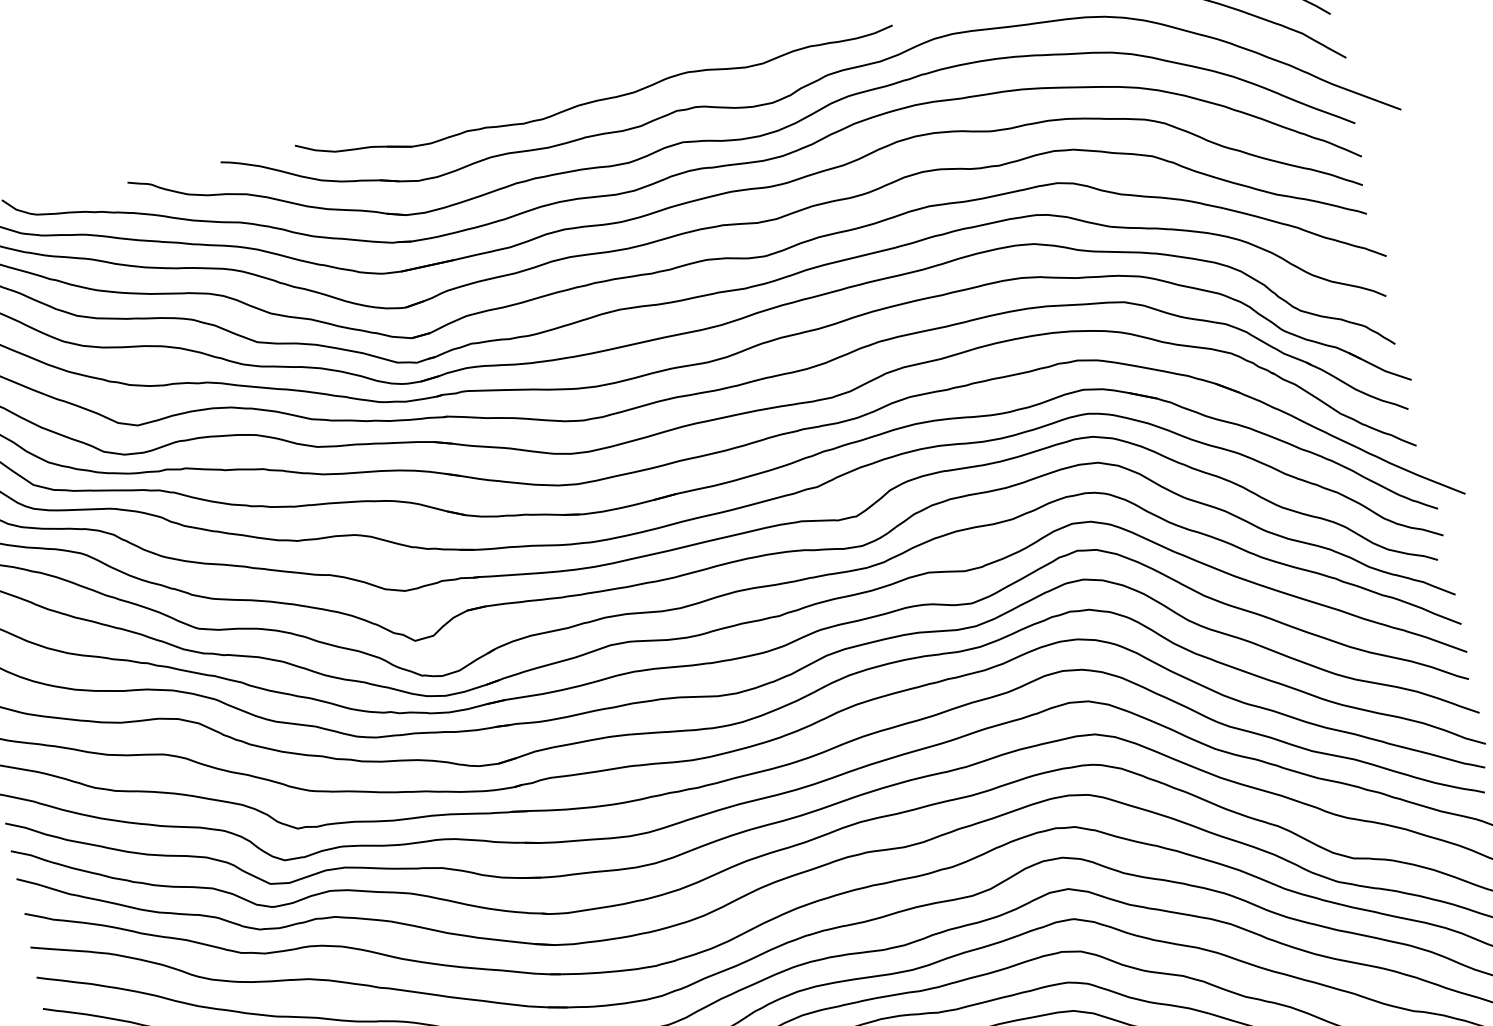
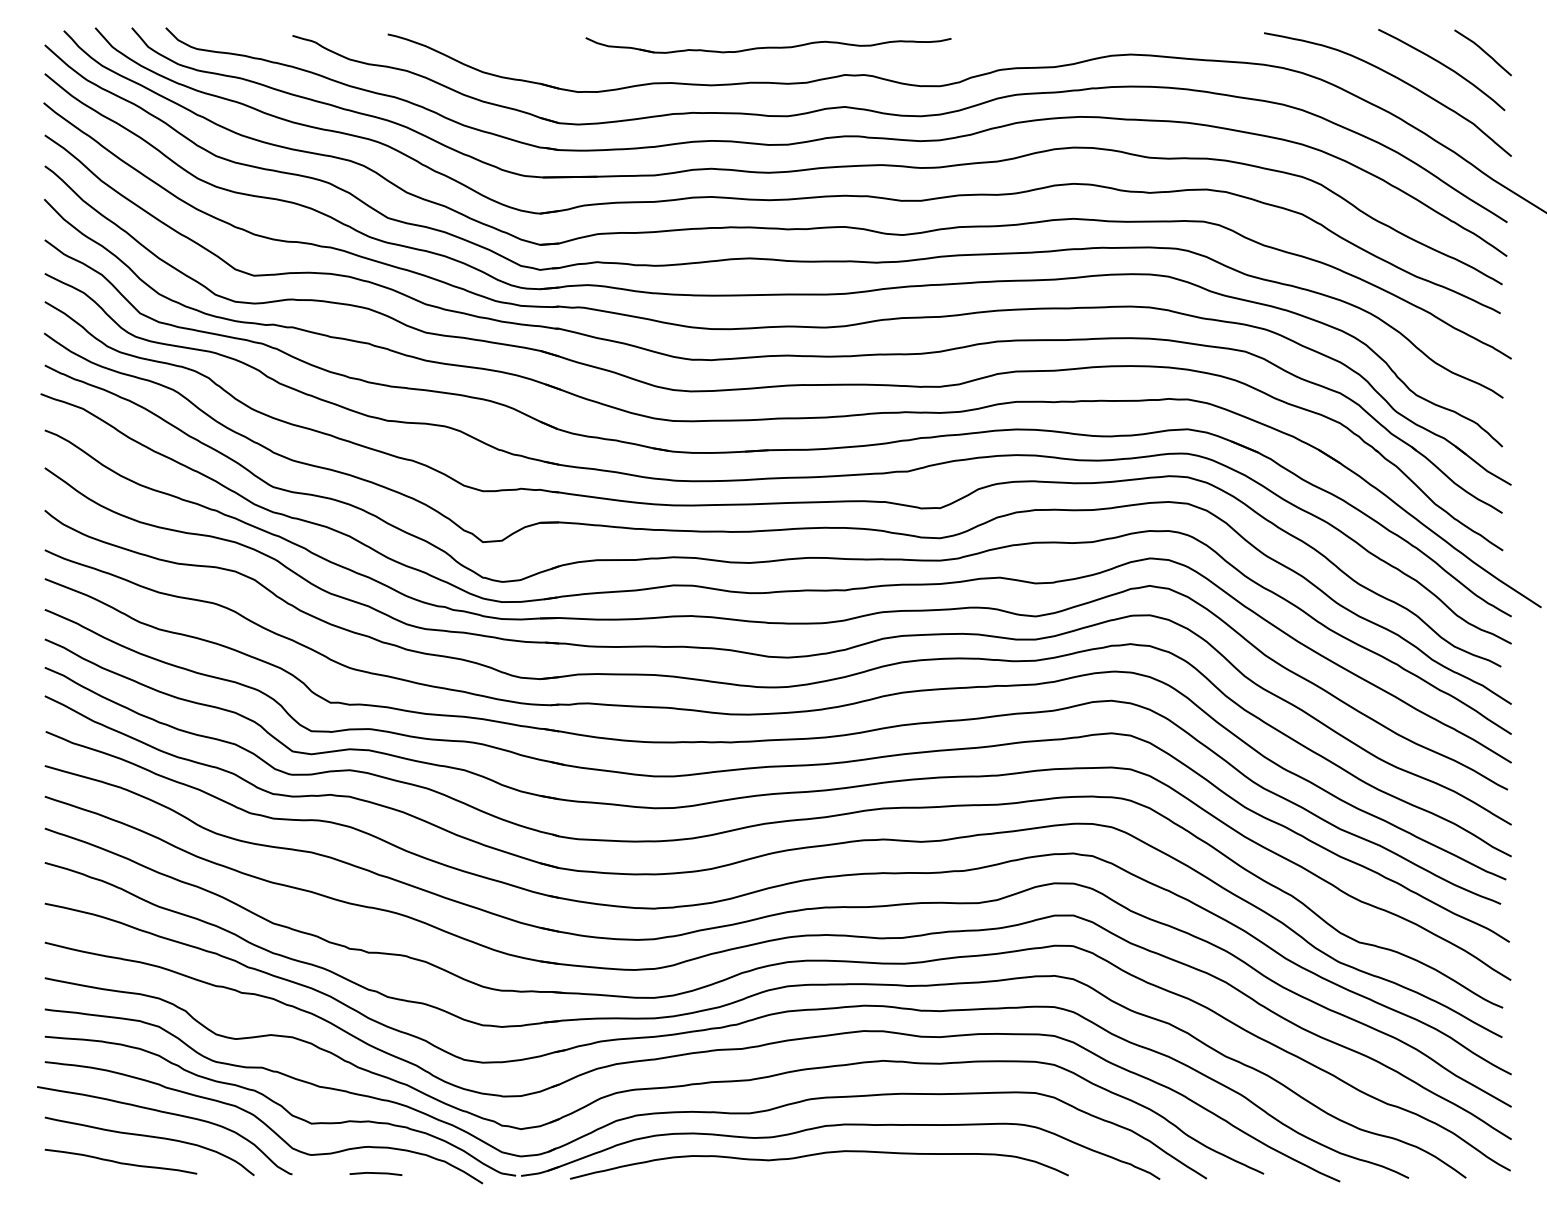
part: (595, 97) -> (768, 45), size x0.6

